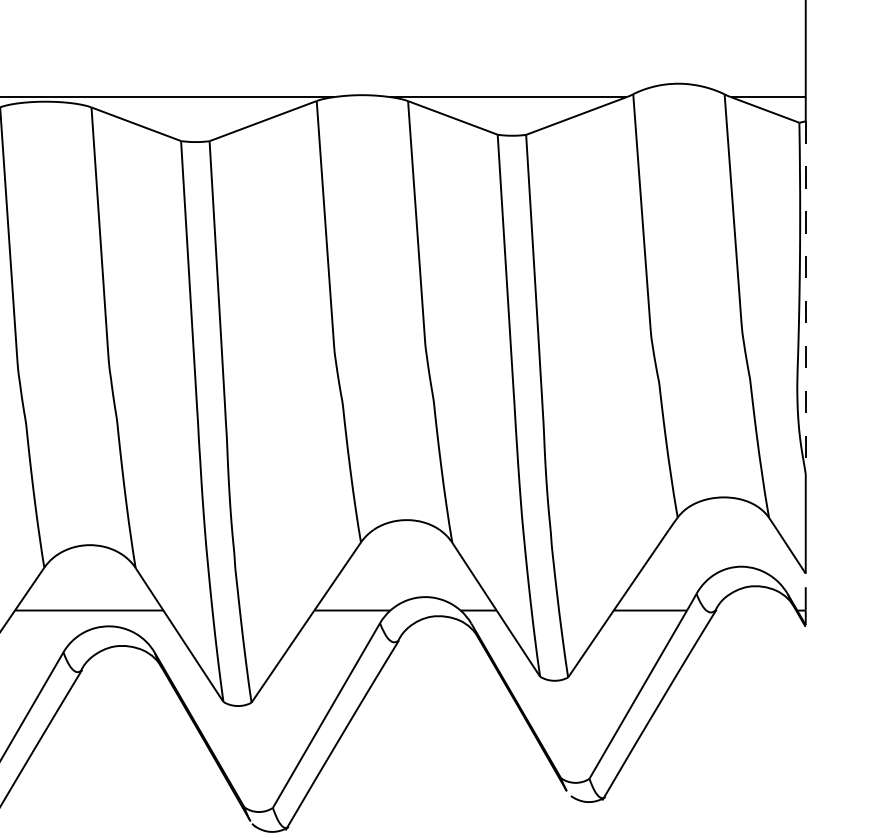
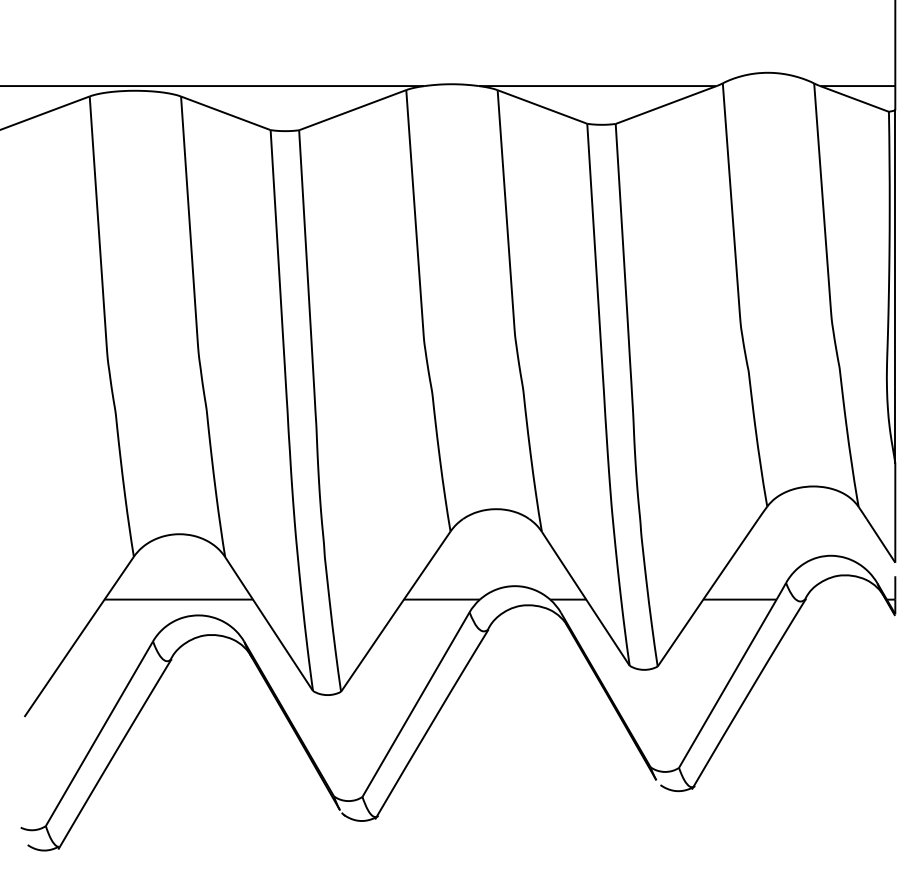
line: (805, 298) -> (895, 287), dashed -> solid

